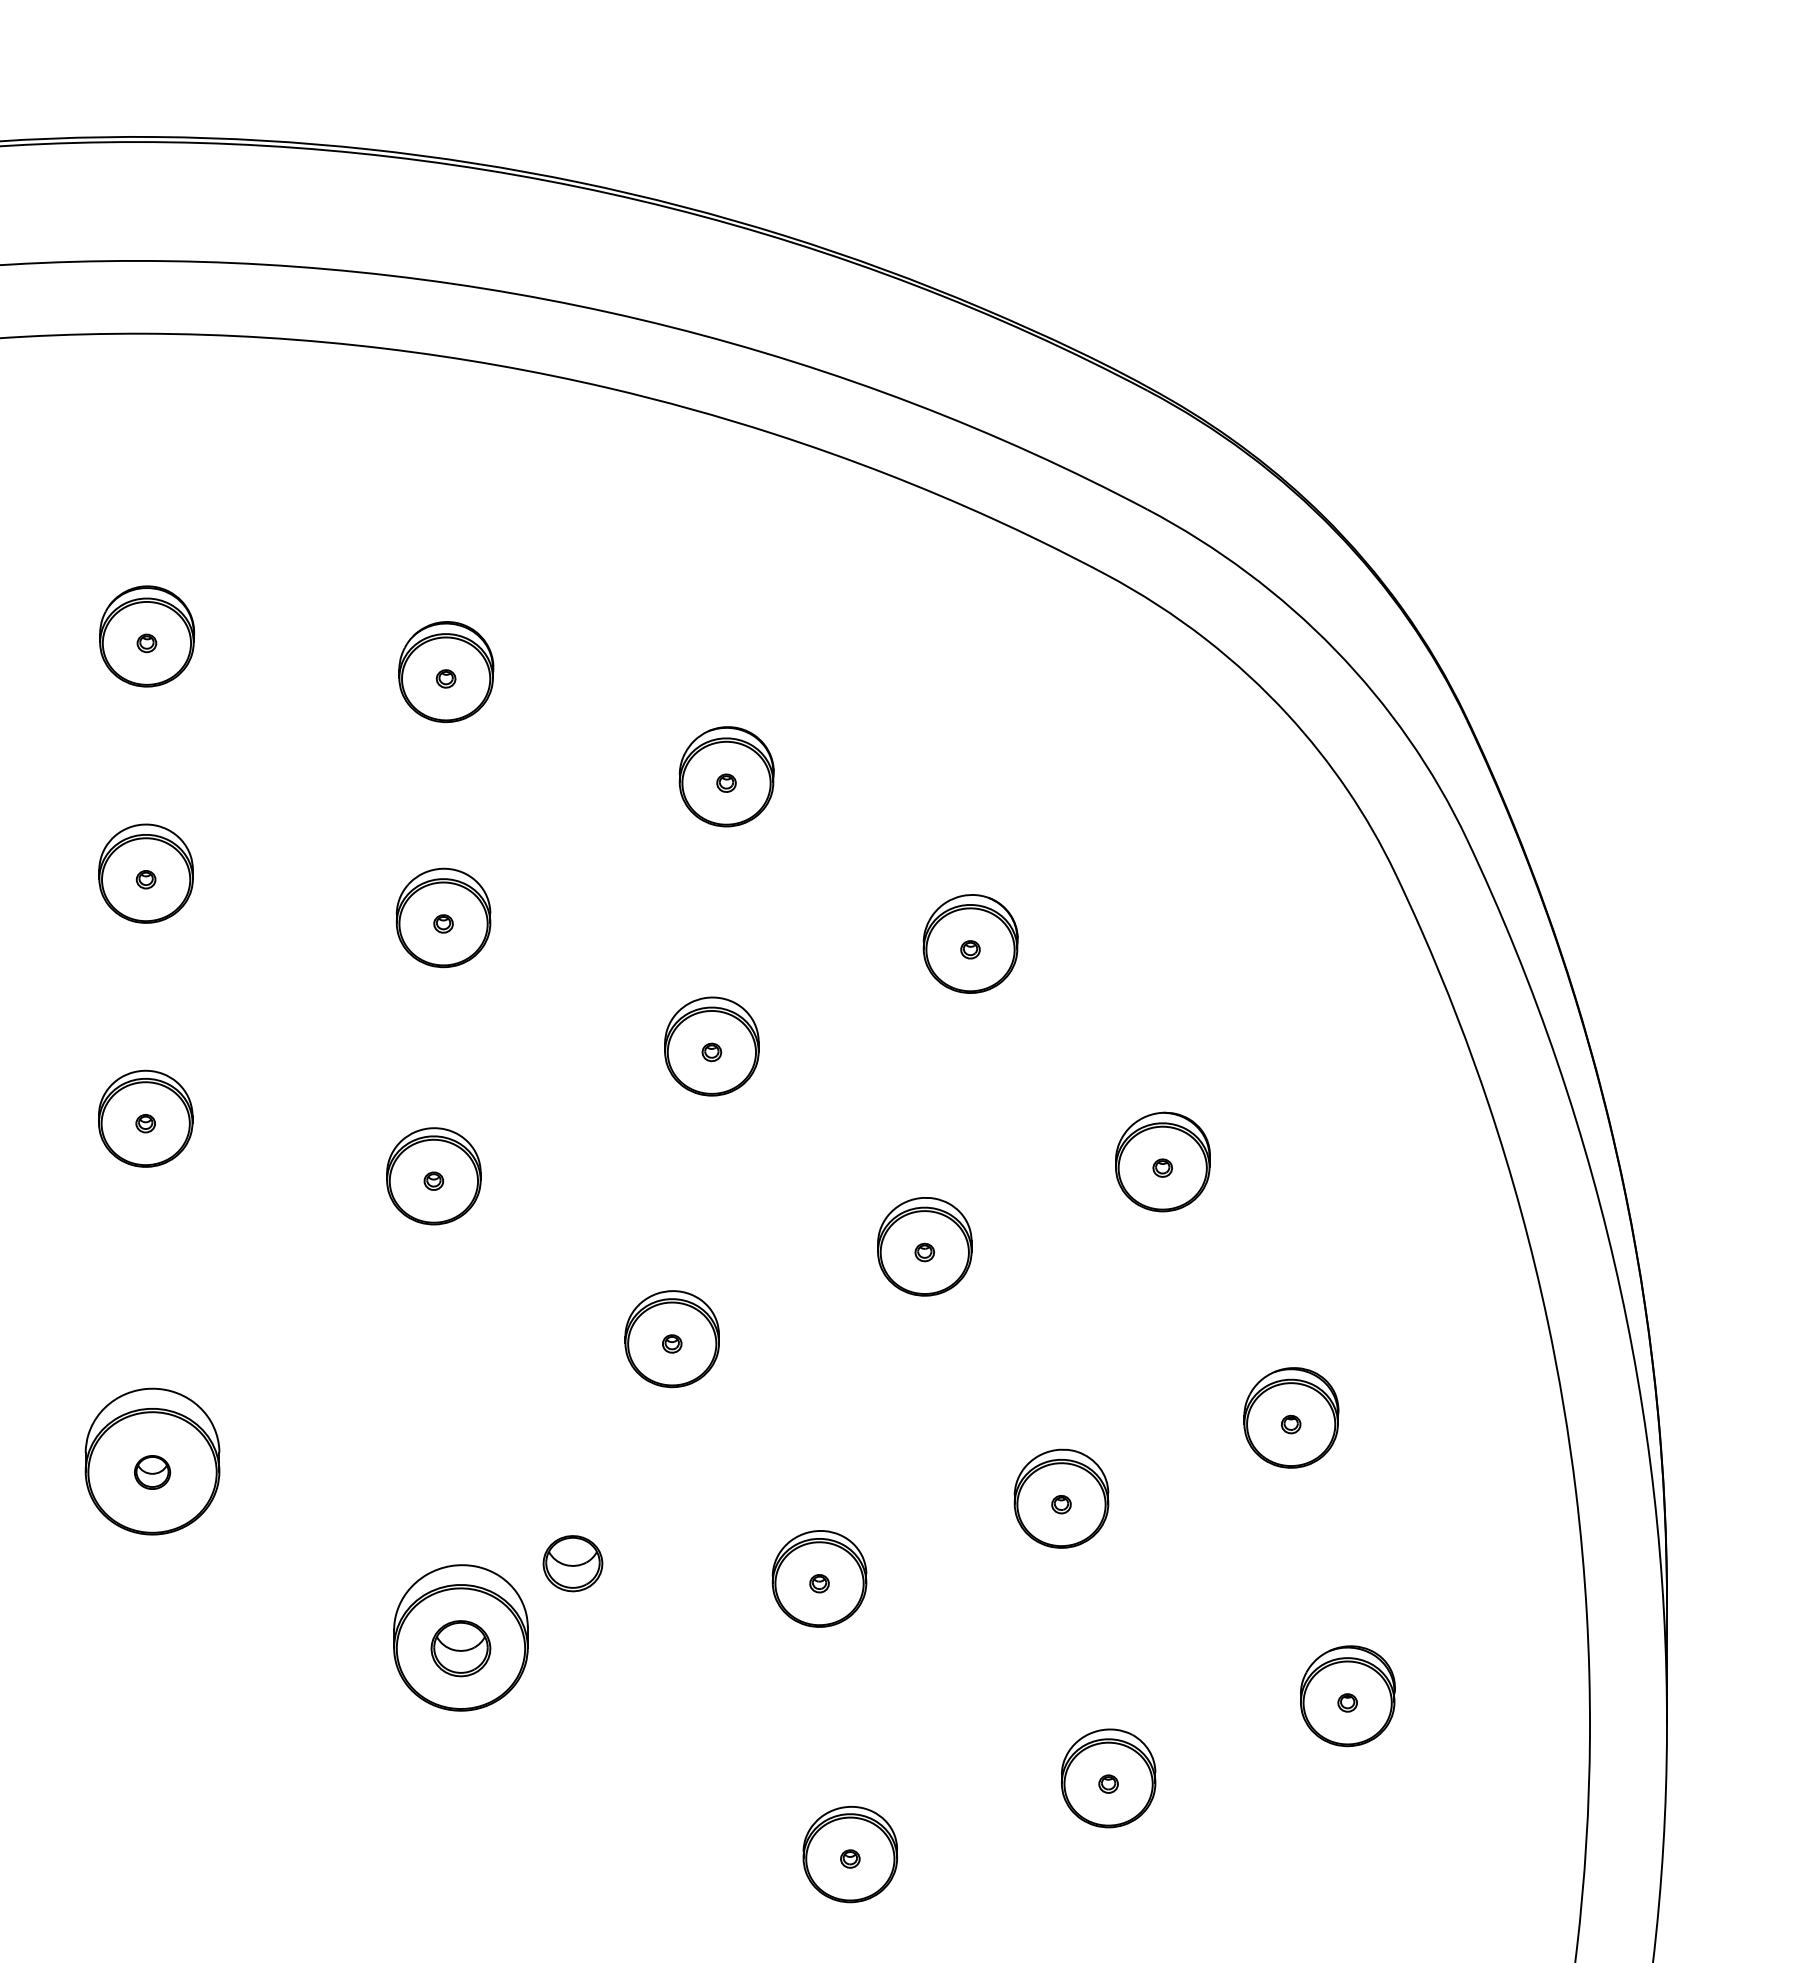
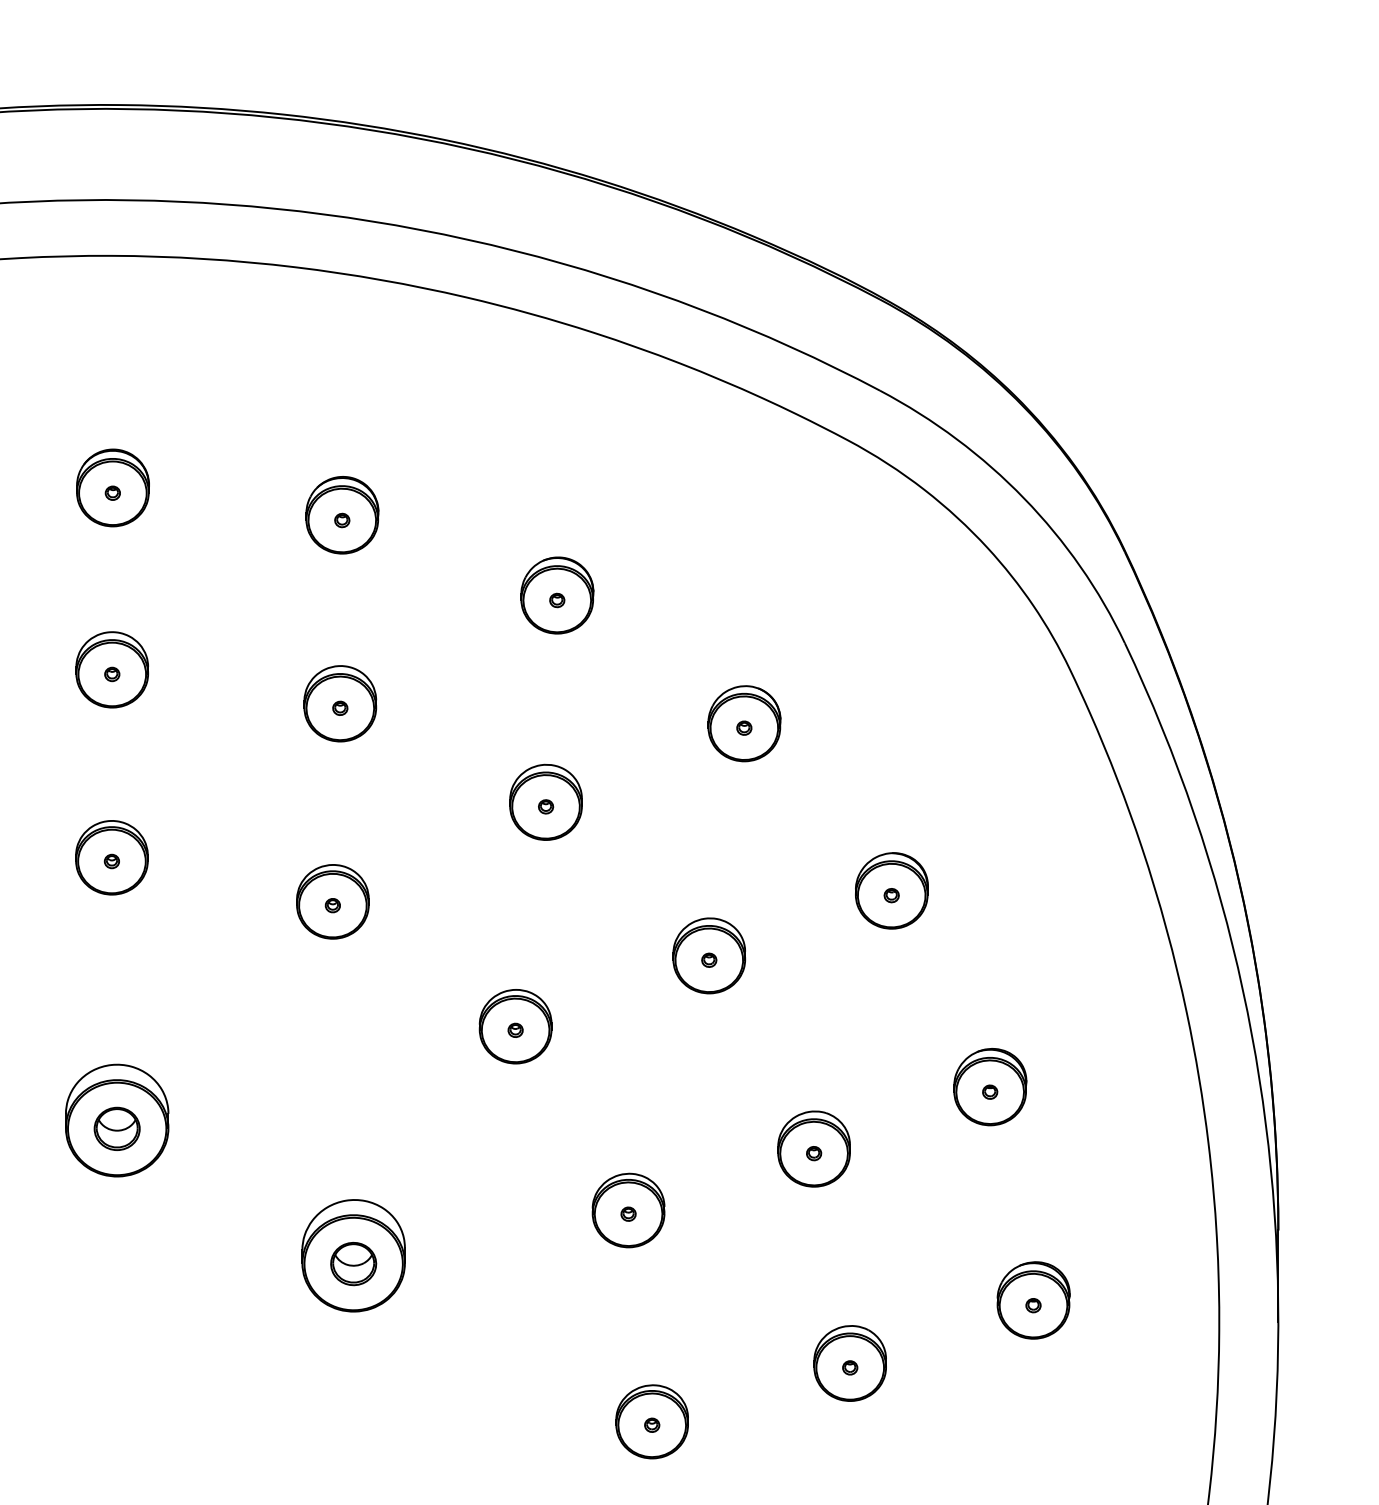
part: (152, 1472) -> (117, 1128), size x1.67
part: (572, 1563) -> (439, 1198), removed

